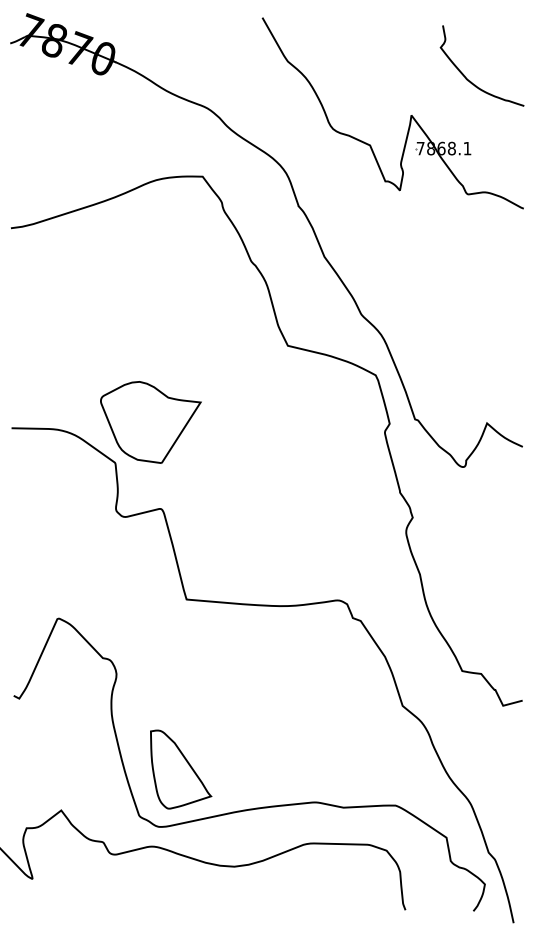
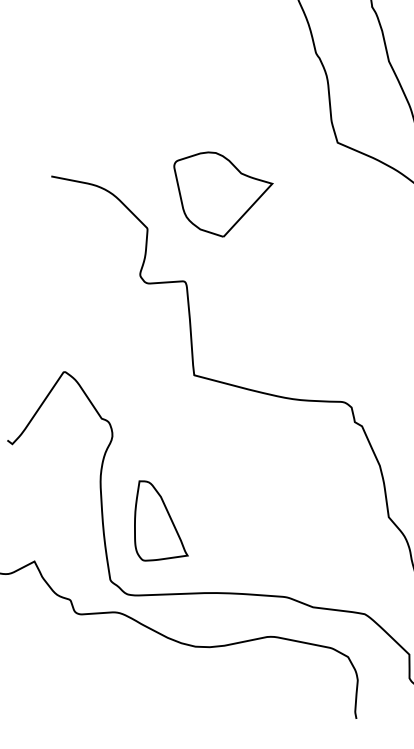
part: (150, 422) -> (219, 194), moved
part: (181, 769) -> (163, 524), moved

